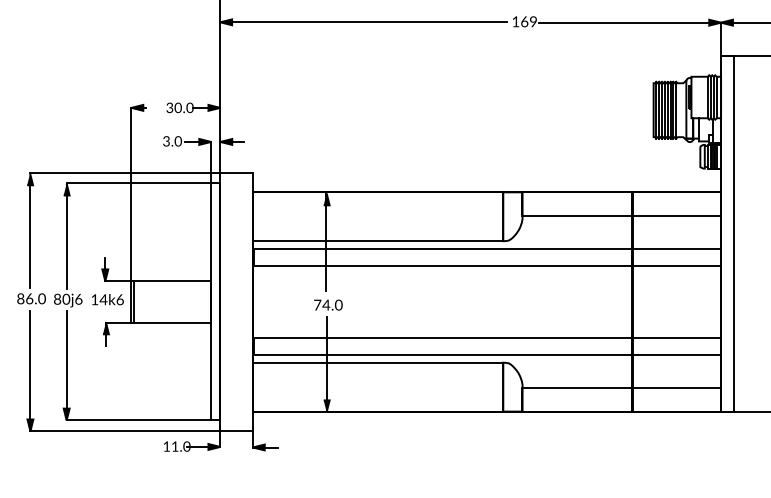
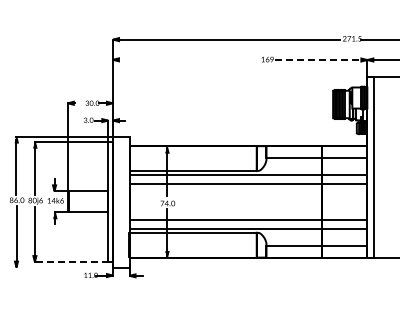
line: (368, 21) -> (188, 59), removed
line: (630, 23) -> (321, 60), solid -> dashed
line: (138, 421) -> (71, 262), solid -> dashed
line: (124, 431) -> (64, 267), removed

